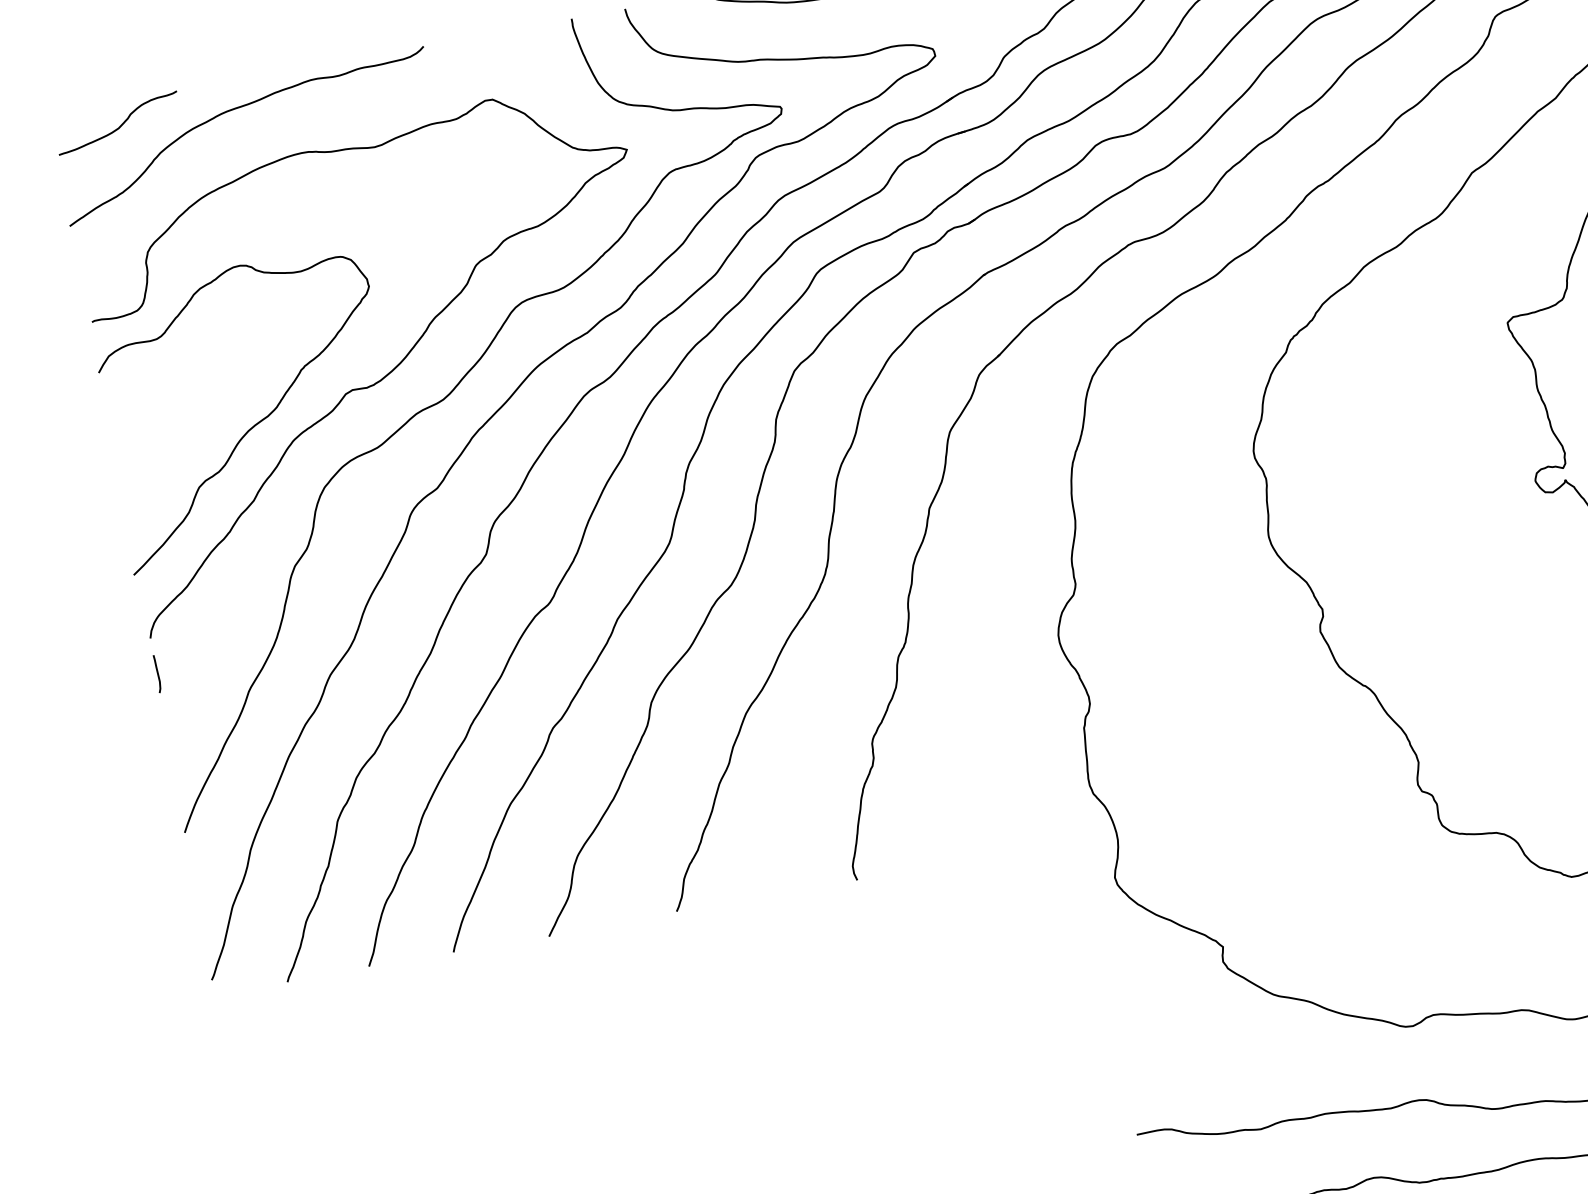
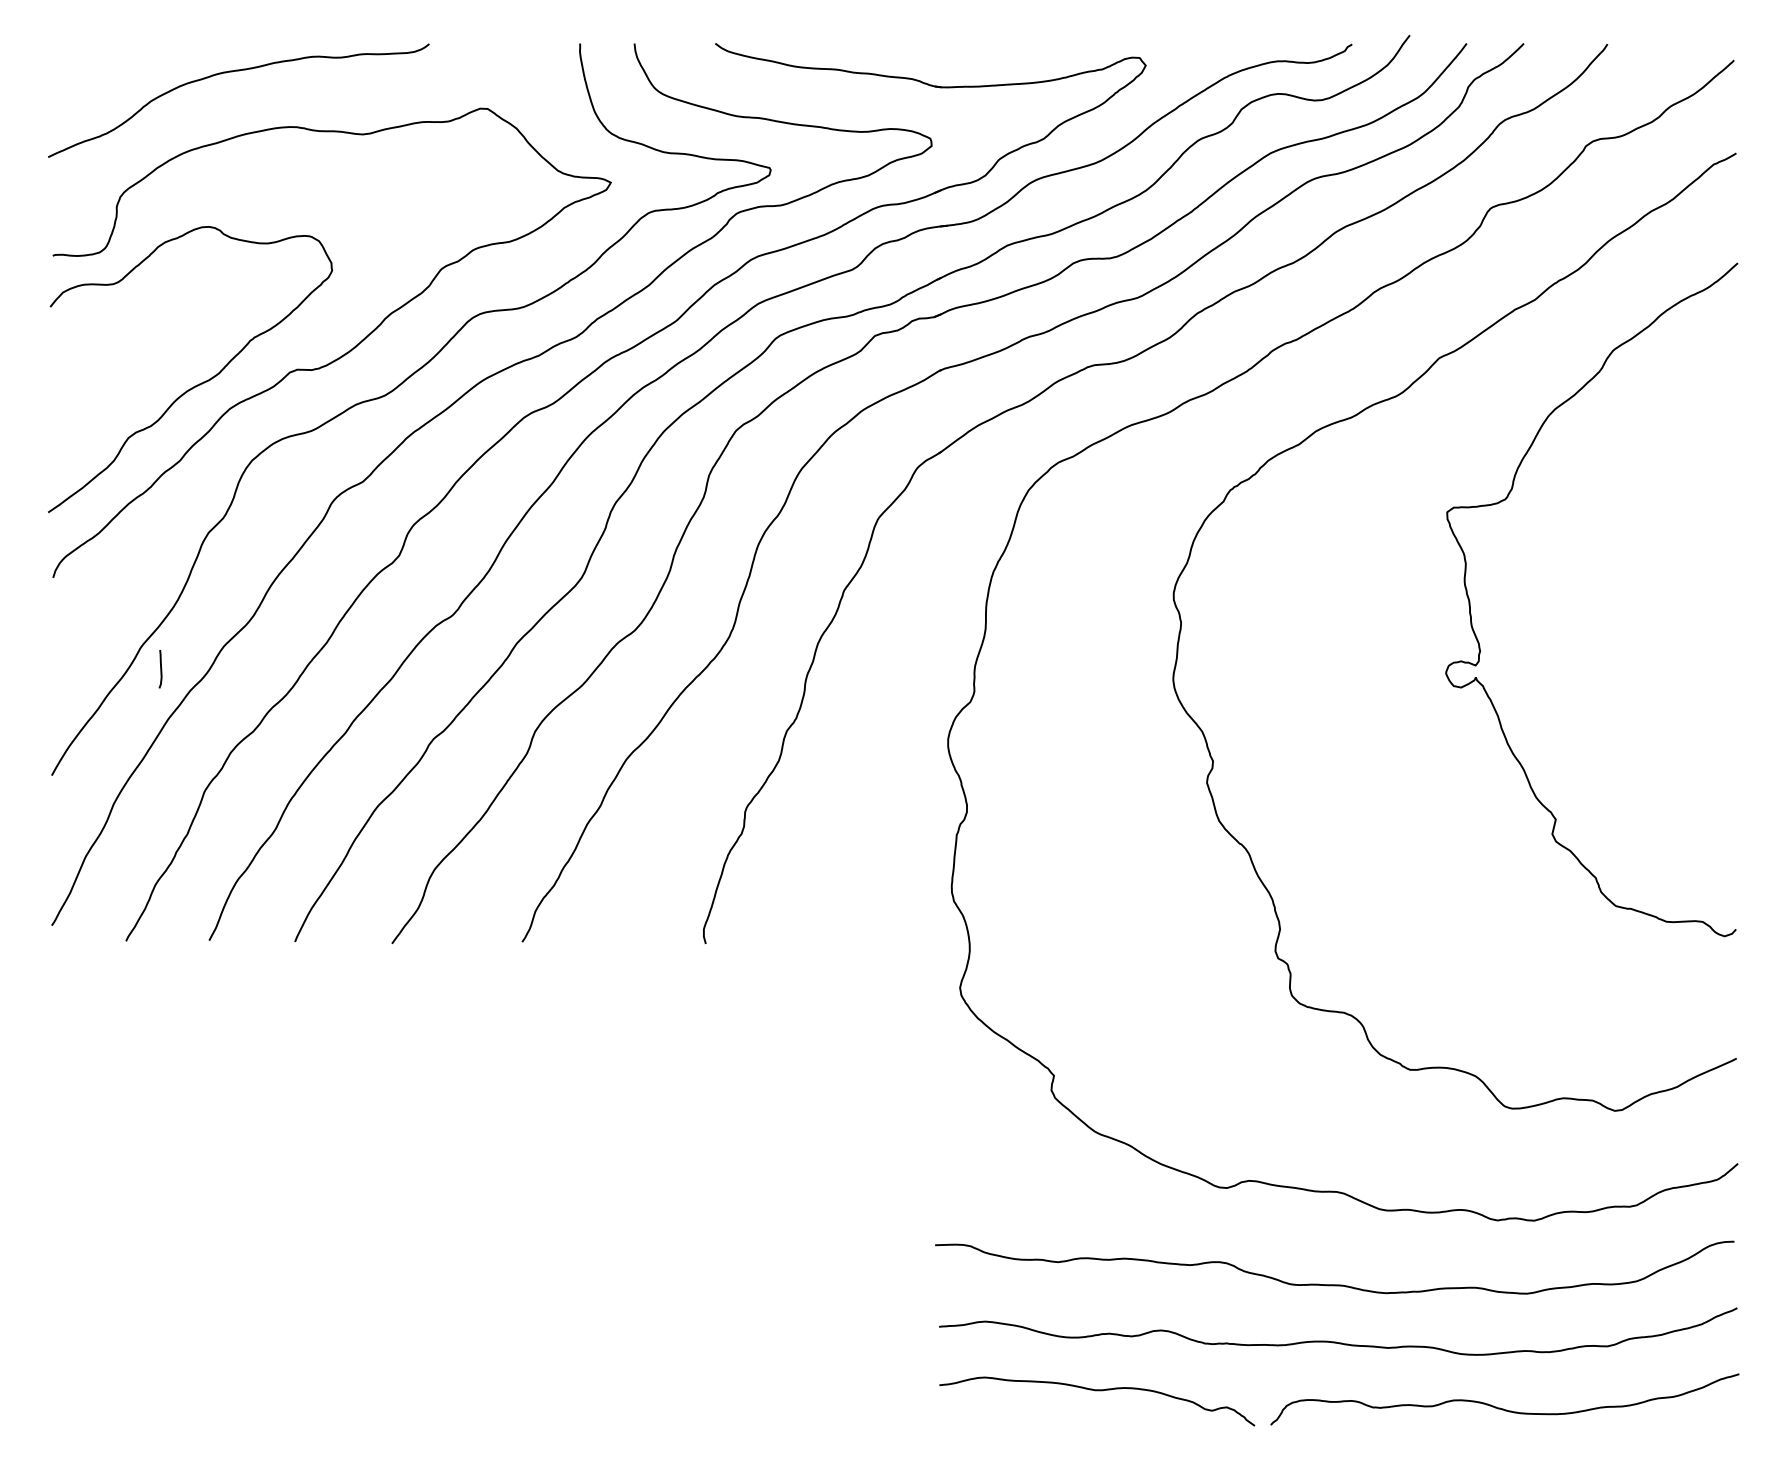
curve: (120, 124) -> (116, 66), removed
curve: (157, 674) -> (160, 669), moved

